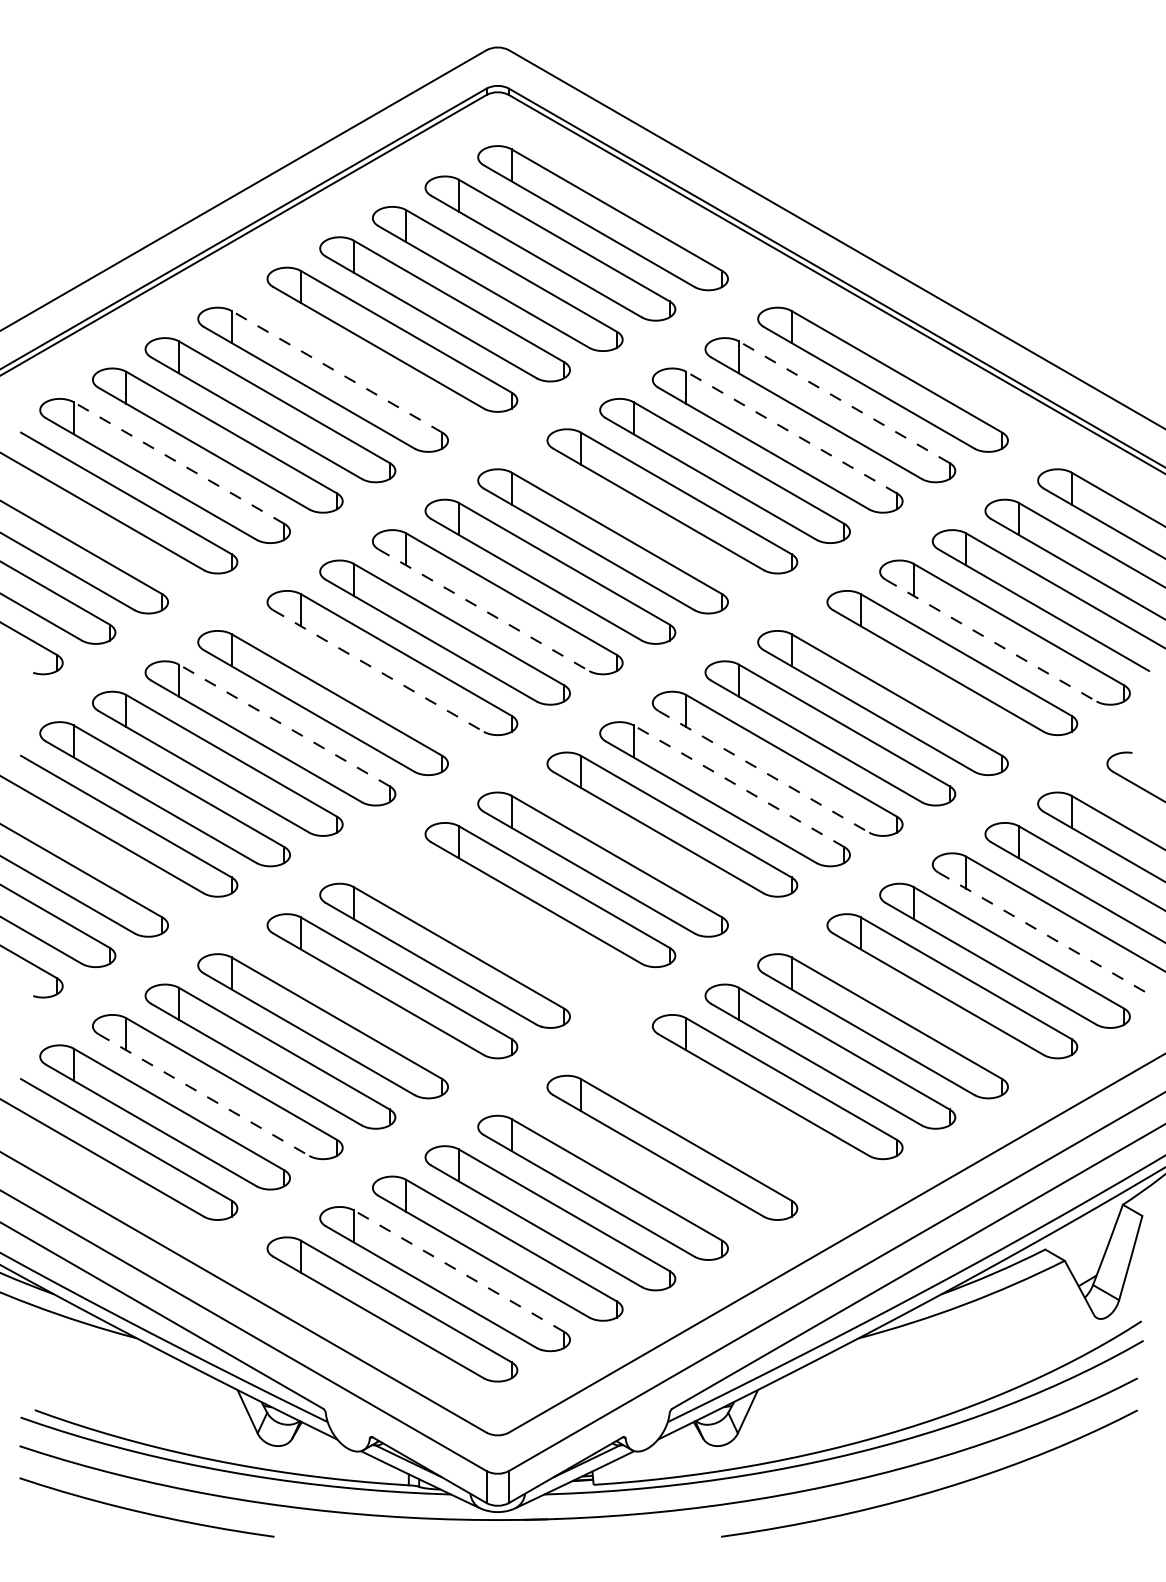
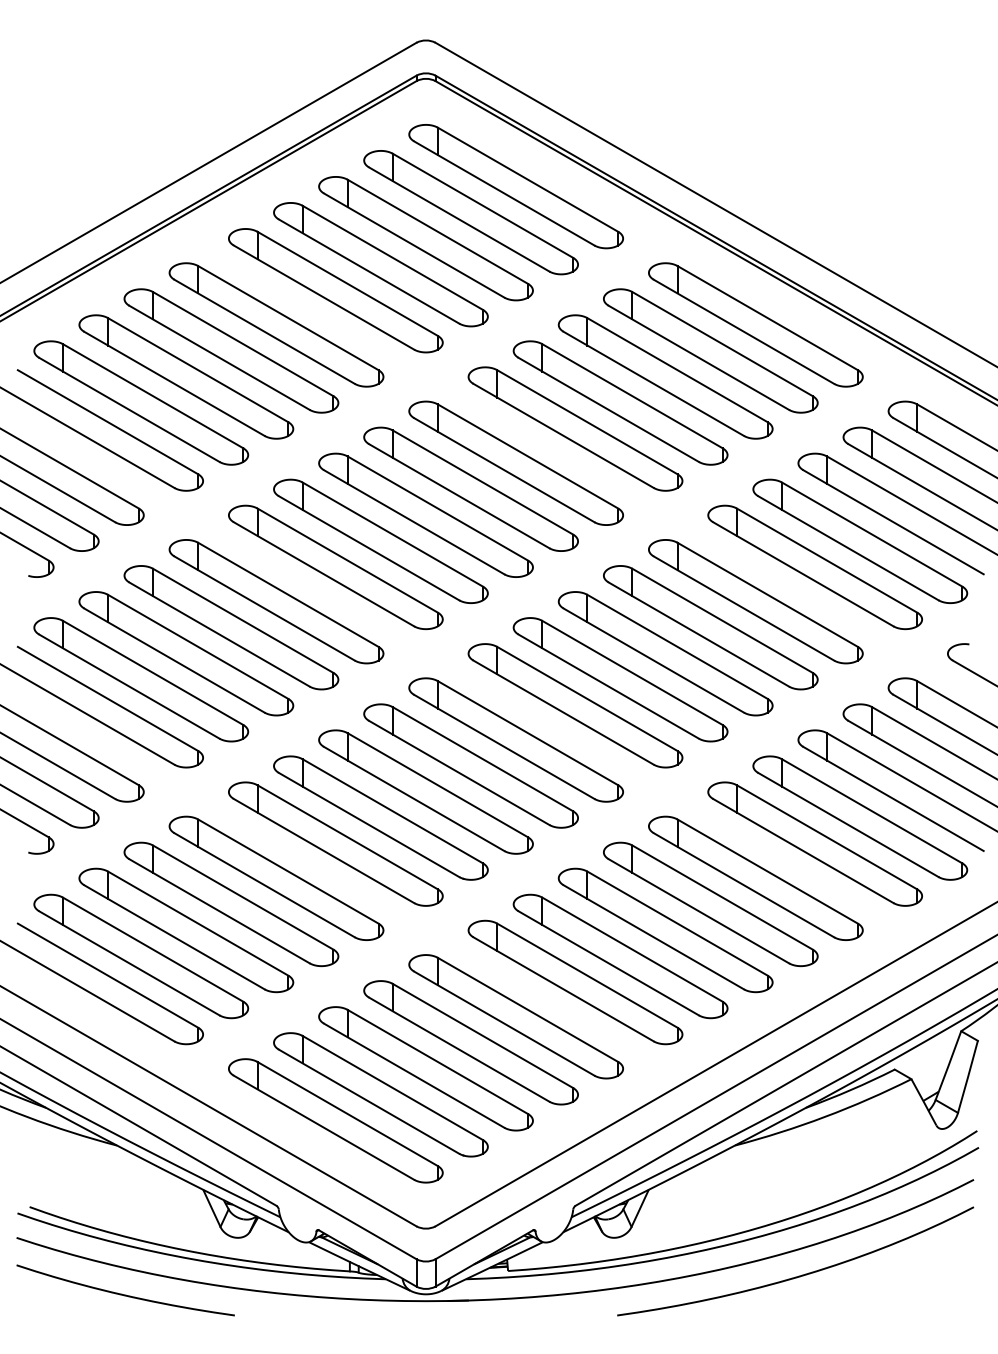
line: (337, 371) -> (288, 317), dashed -> solid
line: (844, 402) -> (722, 344), dashed -> solid
line: (791, 432) -> (677, 370), dashed -> solid
line: (179, 463) -> (153, 396), dashed -> solid
line: (483, 610) -> (413, 522), dashed -> solid
line: (991, 640) -> (848, 548), dashed -> solid
line: (378, 671) -> (323, 574), dashed -> solid
line: (284, 725) -> (243, 620), dashed -> solid
line: (763, 771) -> (653, 660), dashed -> solid
line: (738, 786) -> (632, 673), dashed -> solid
part: (497, 925) -> (425, 792), added
line: (1043, 933) -> (893, 798), dashed -> solid
line: (203, 1095) -> (174, 937), dashed -> solid
part: (724, 1117) -> (620, 956), added
line: (458, 1271) -> (392, 1088), dashed -> solid

